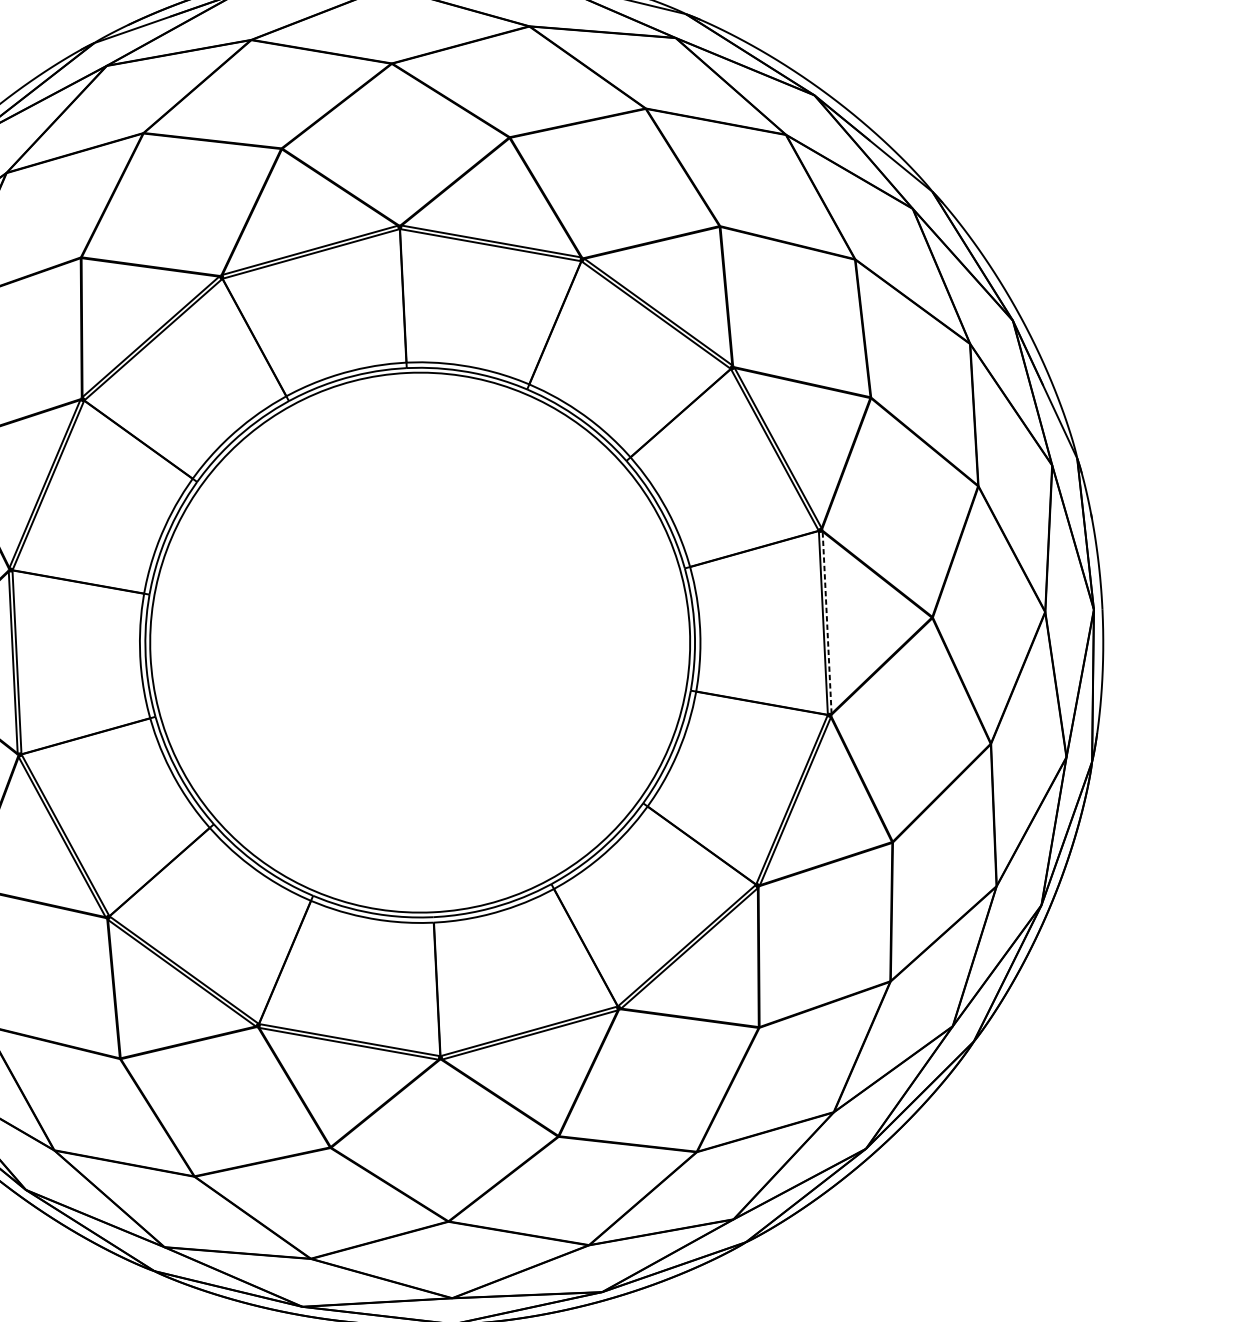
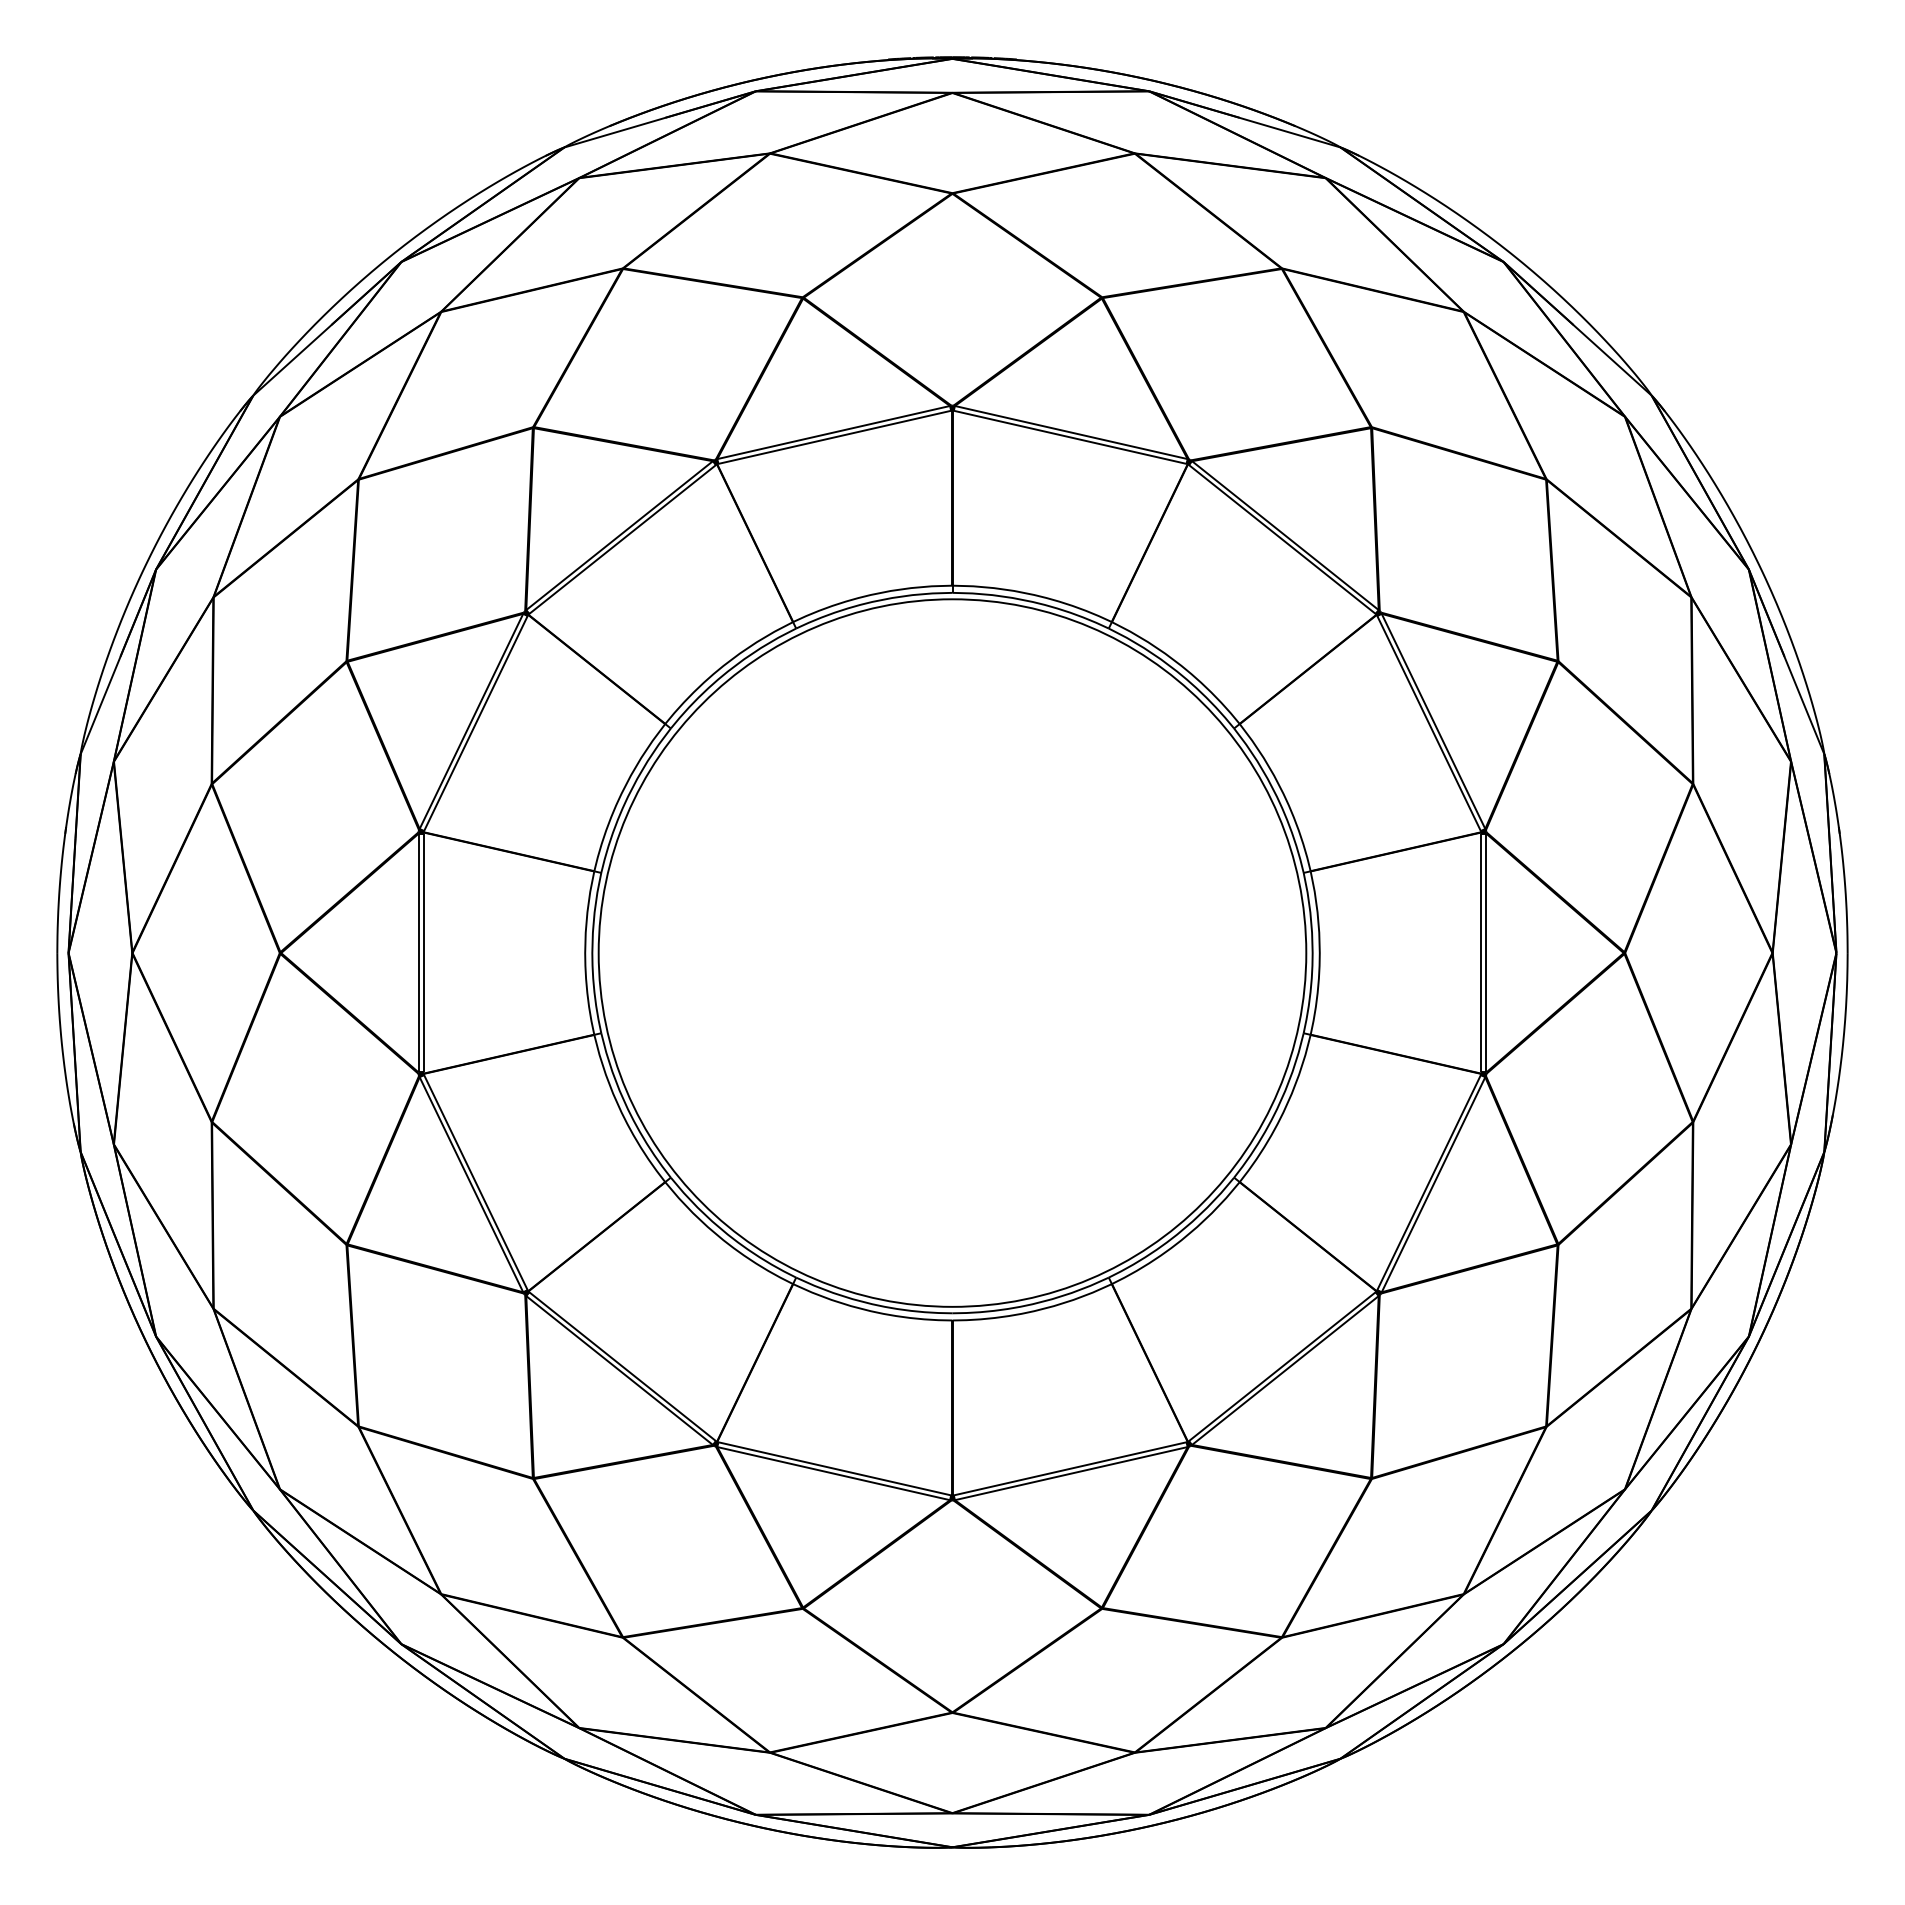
line: (827, 622) -> (1486, 952), dashed -> solid

